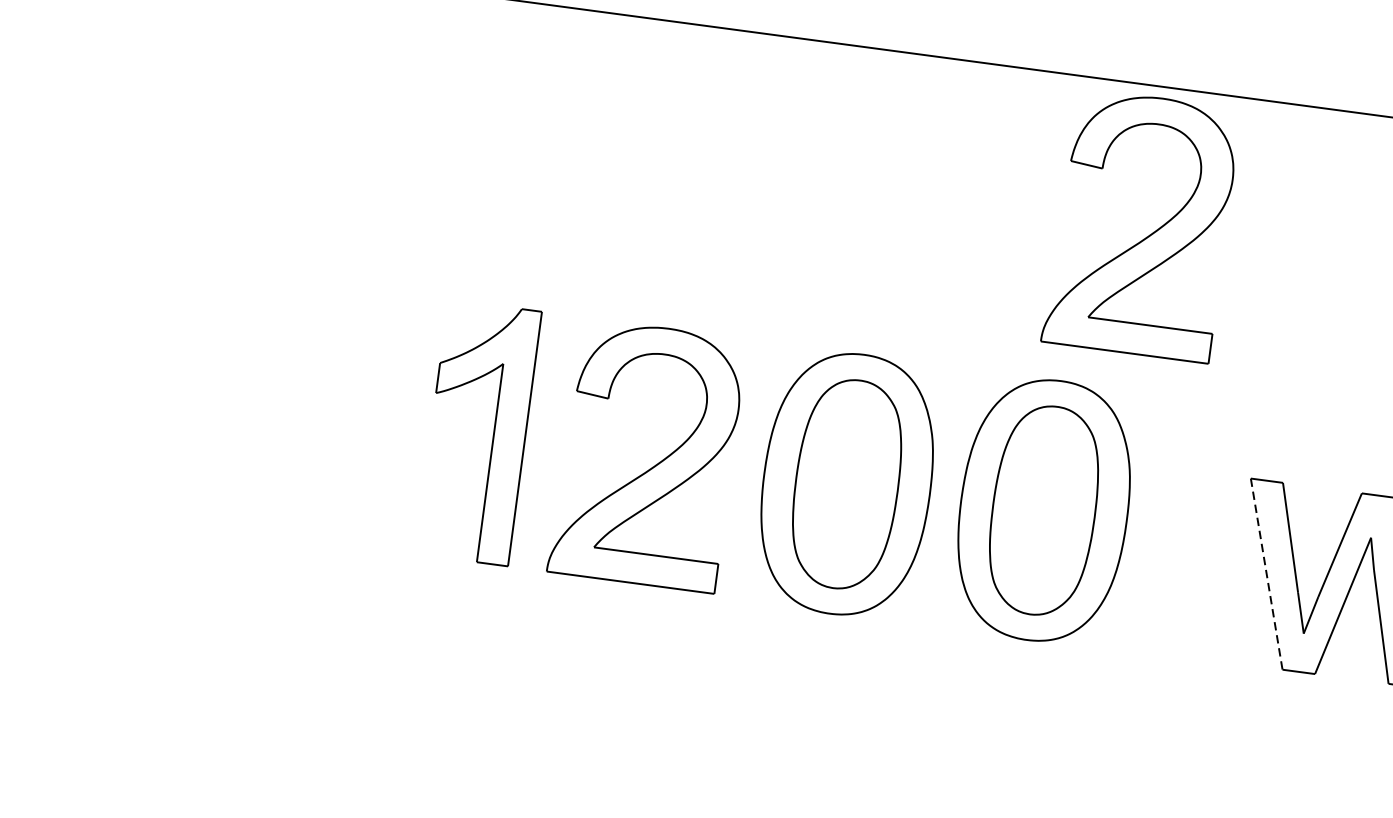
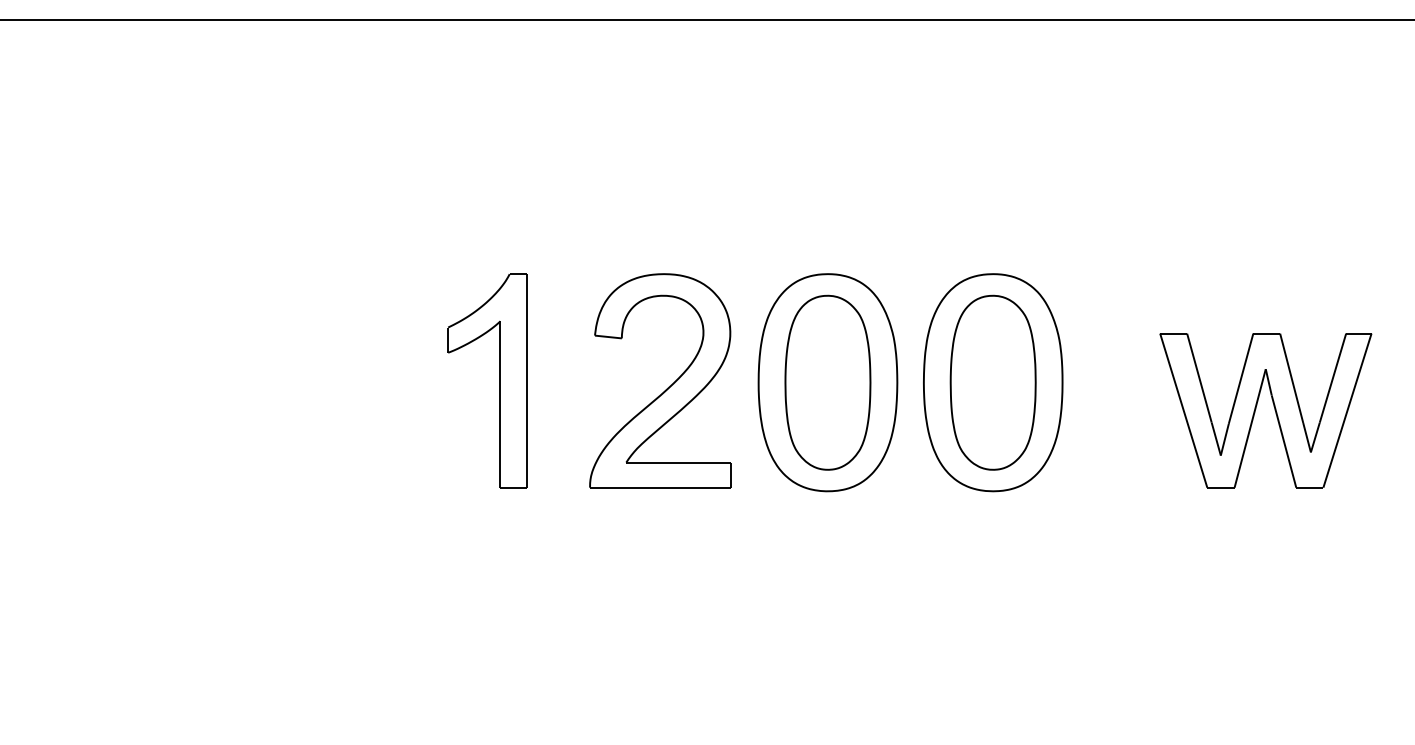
part: (1149, 234) -> (1049, 143), removed
part: (492, 434) -> (499, 380), moved
line: (1266, 573) -> (1183, 410), dashed -> solid

